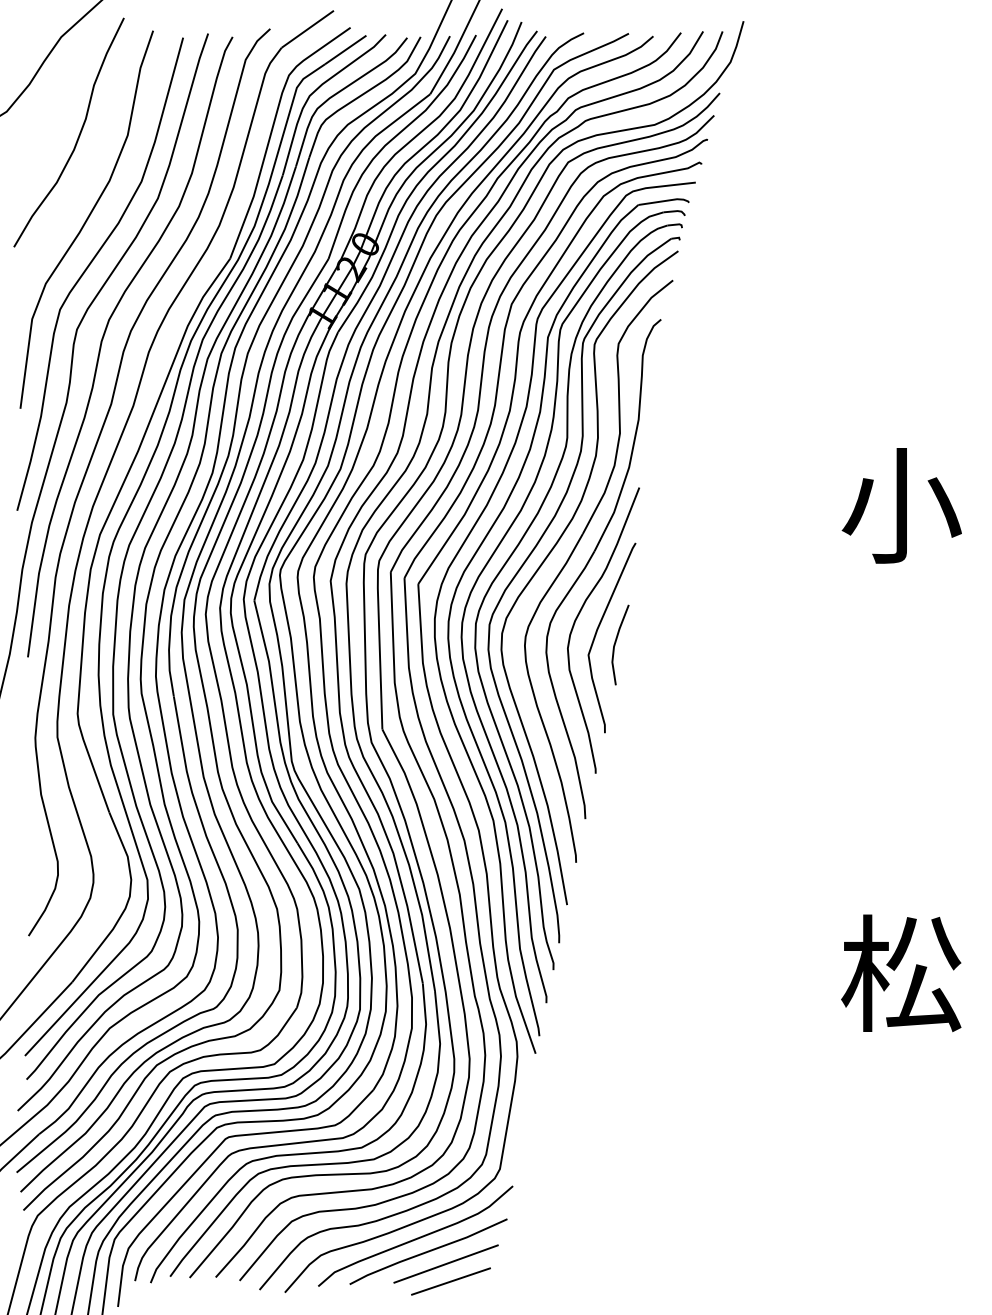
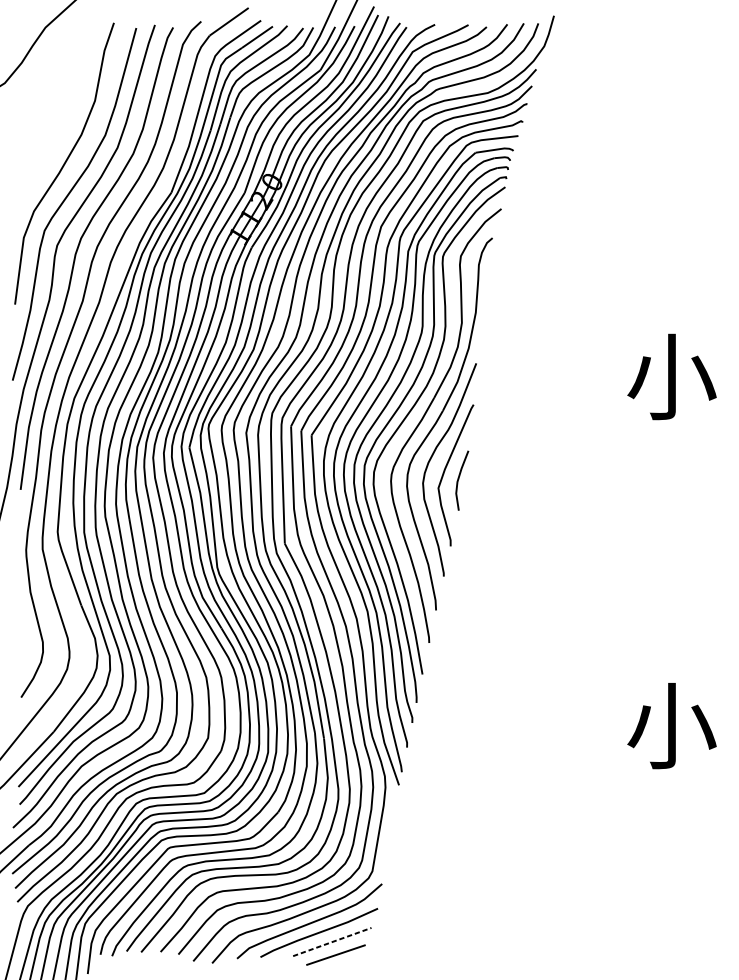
curve: (77, 137) -> (57, 102), removed
text: (901, 973) -> (671, 725), 松 -> 小
line: (446, 1264) -> (332, 942), solid -> dashed

